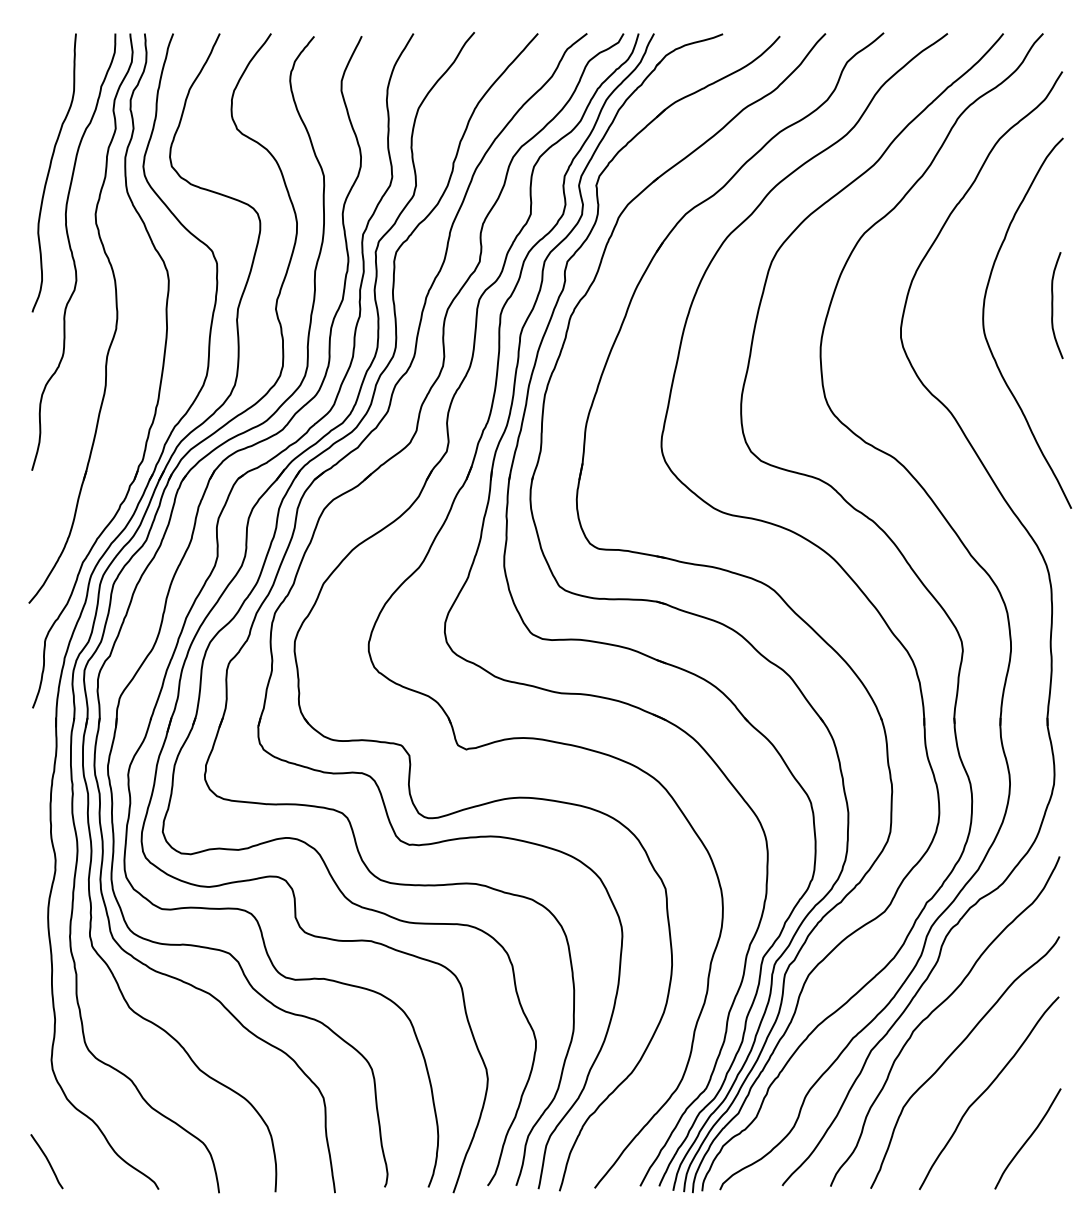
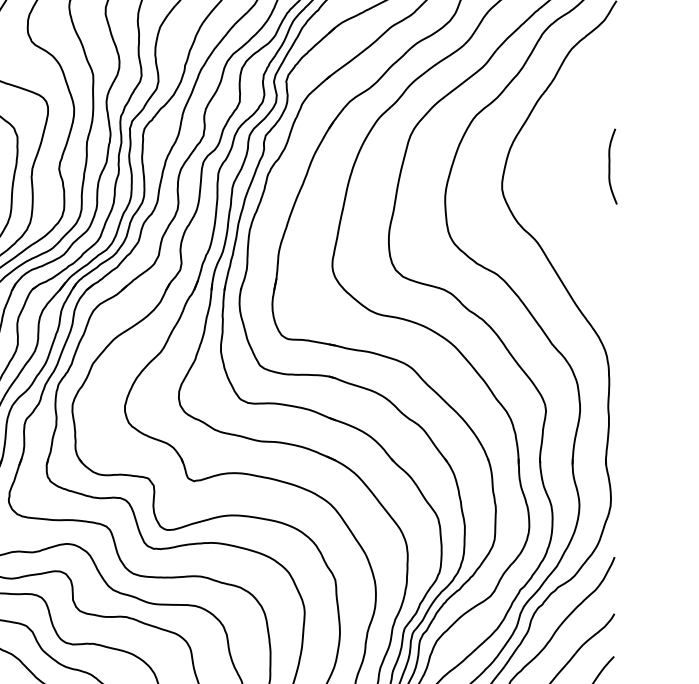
curve: (985, 331) -> (562, 185), removed

